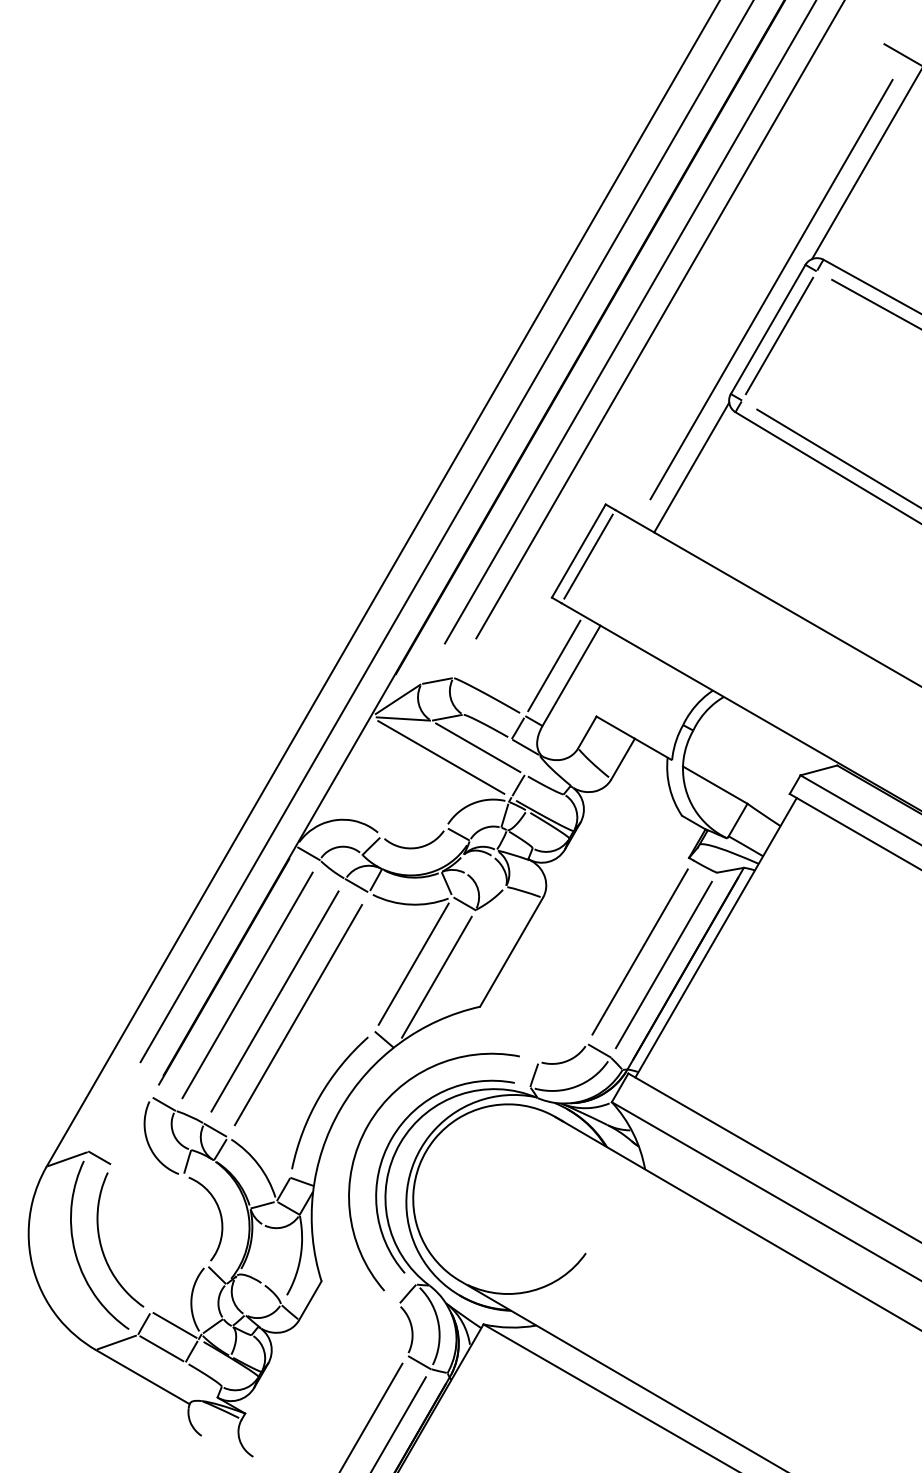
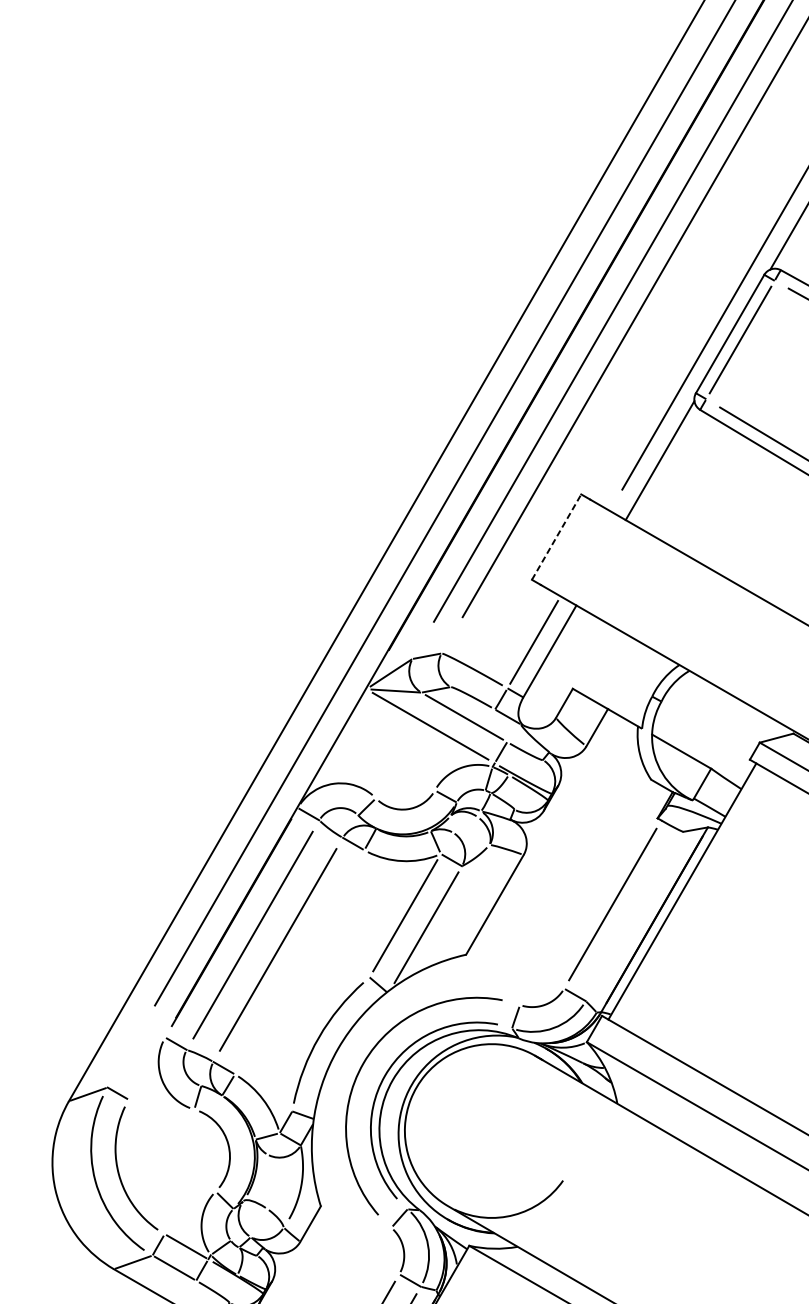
line: (578, 551) -> (556, 537), solid -> dashed
line: (588, 556) -> (565, 542), removed
line: (663, 964) -> (634, 915), removed
line: (298, 1014) -> (299, 961), removed

